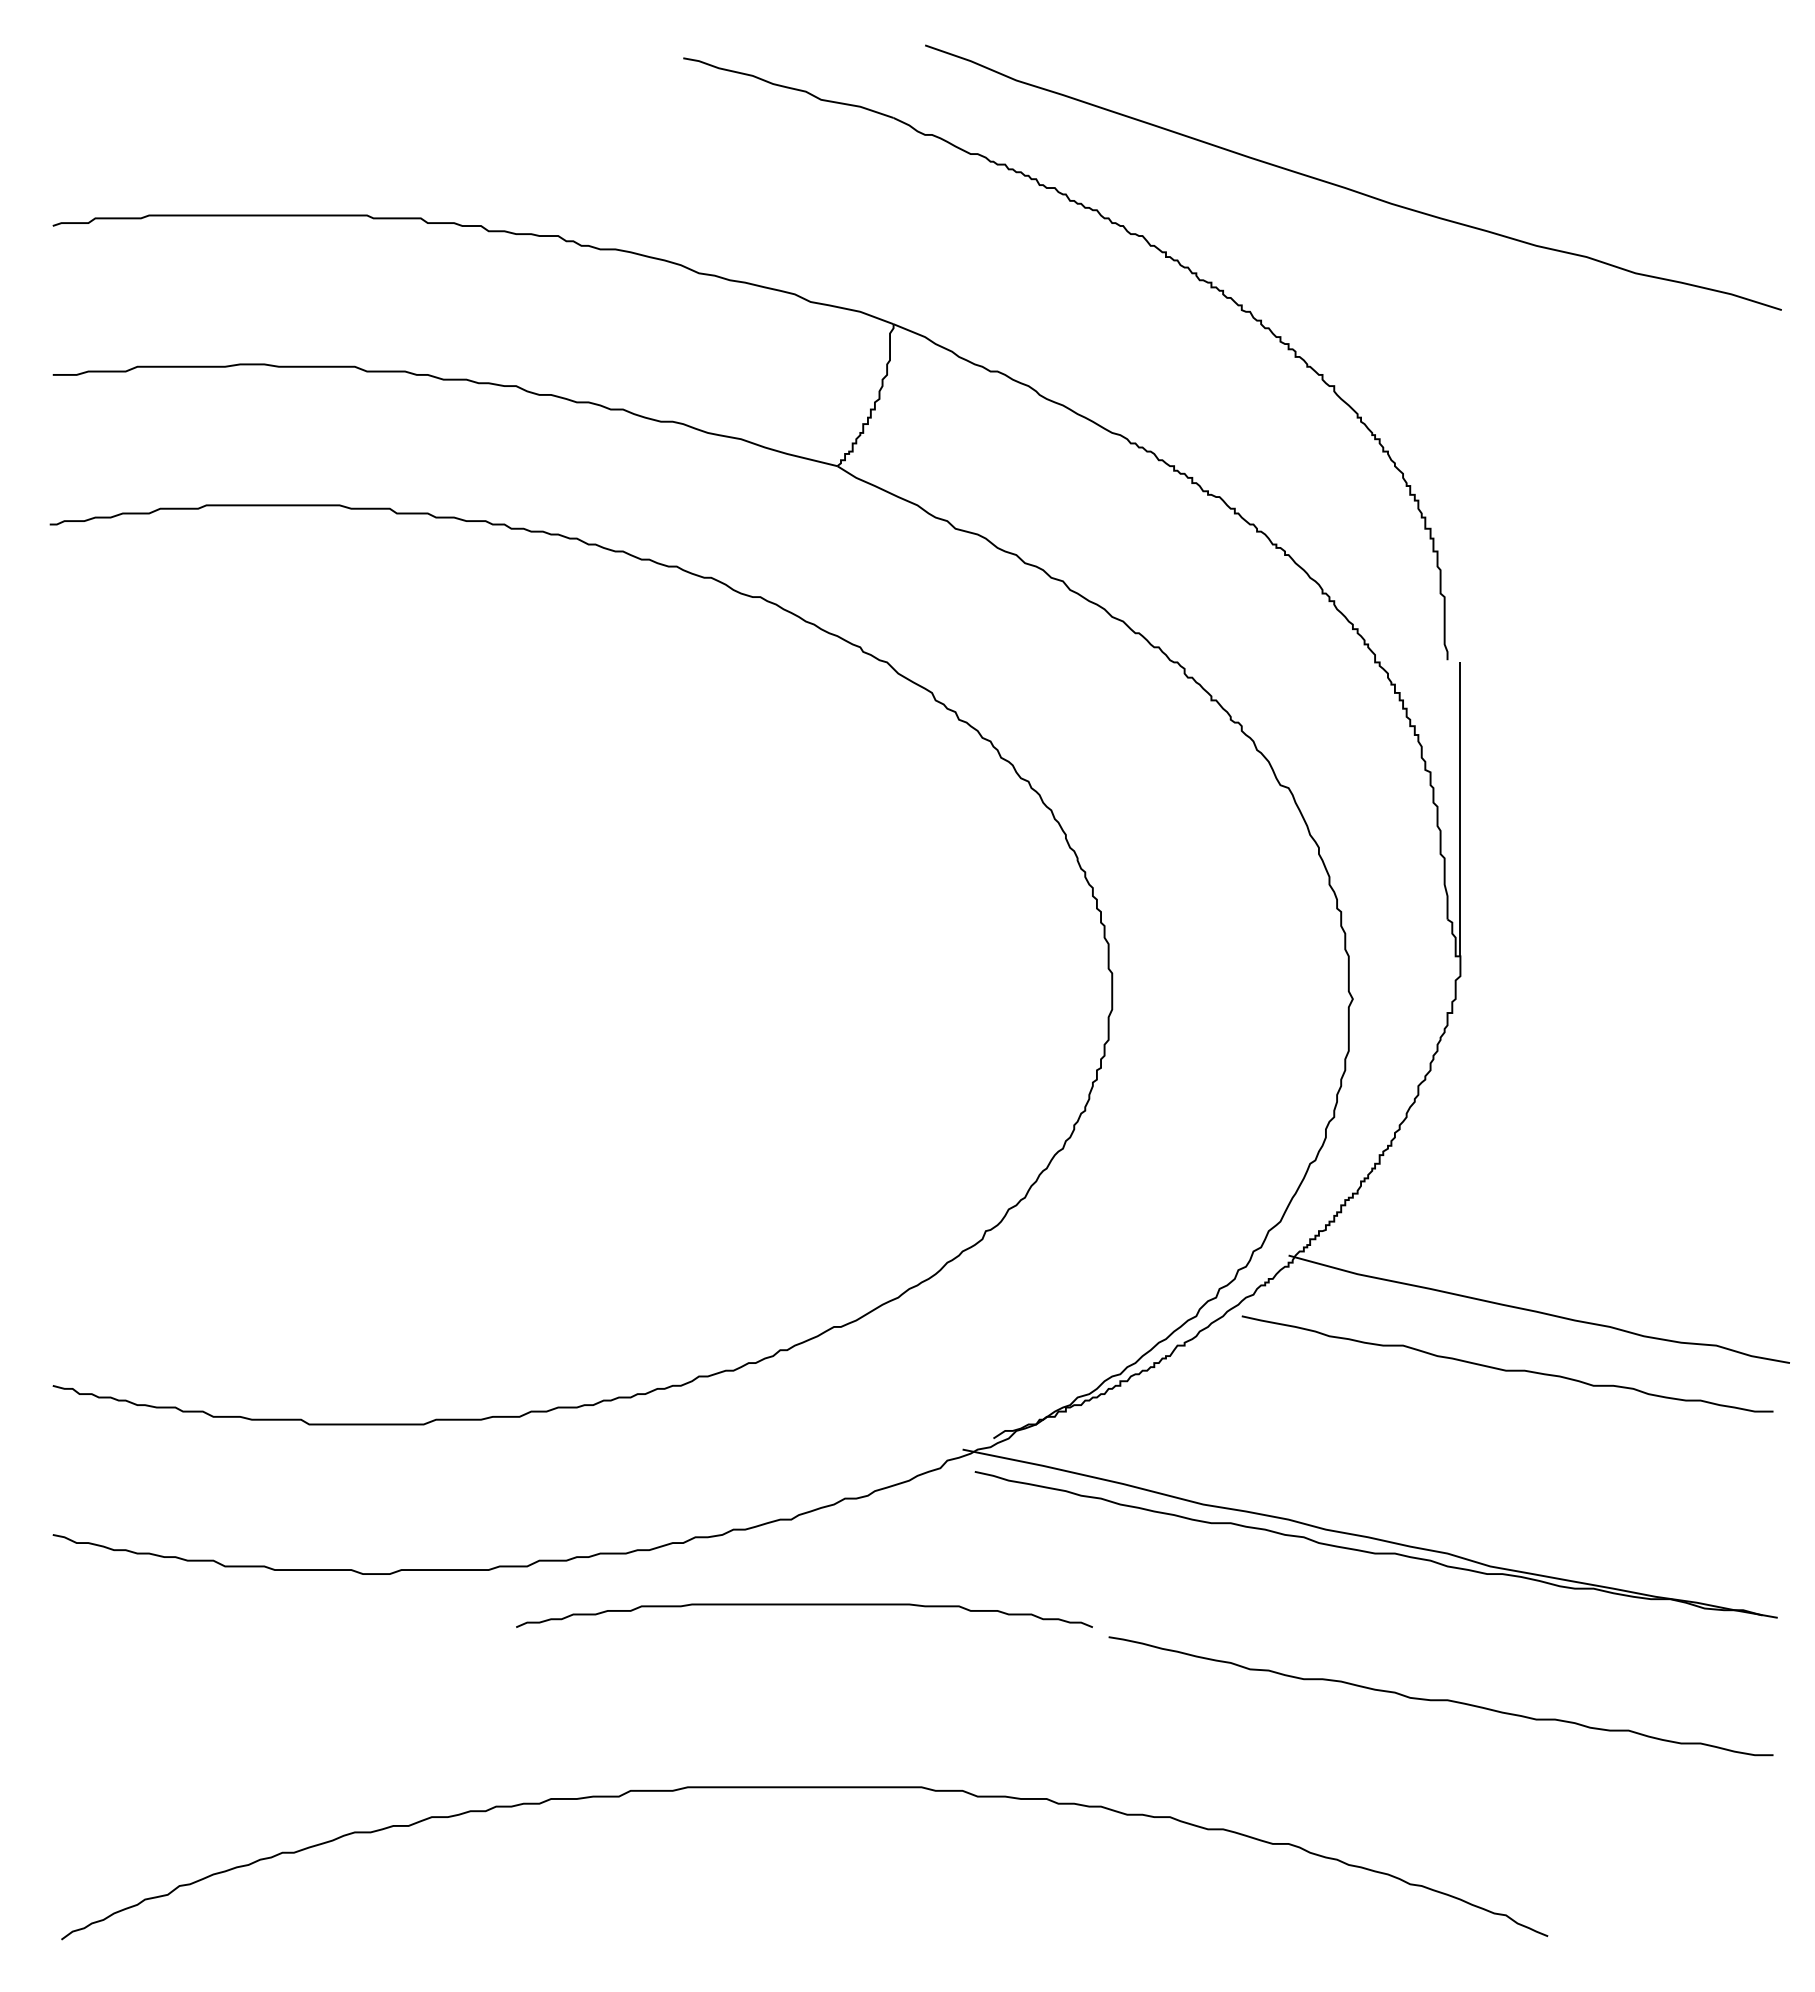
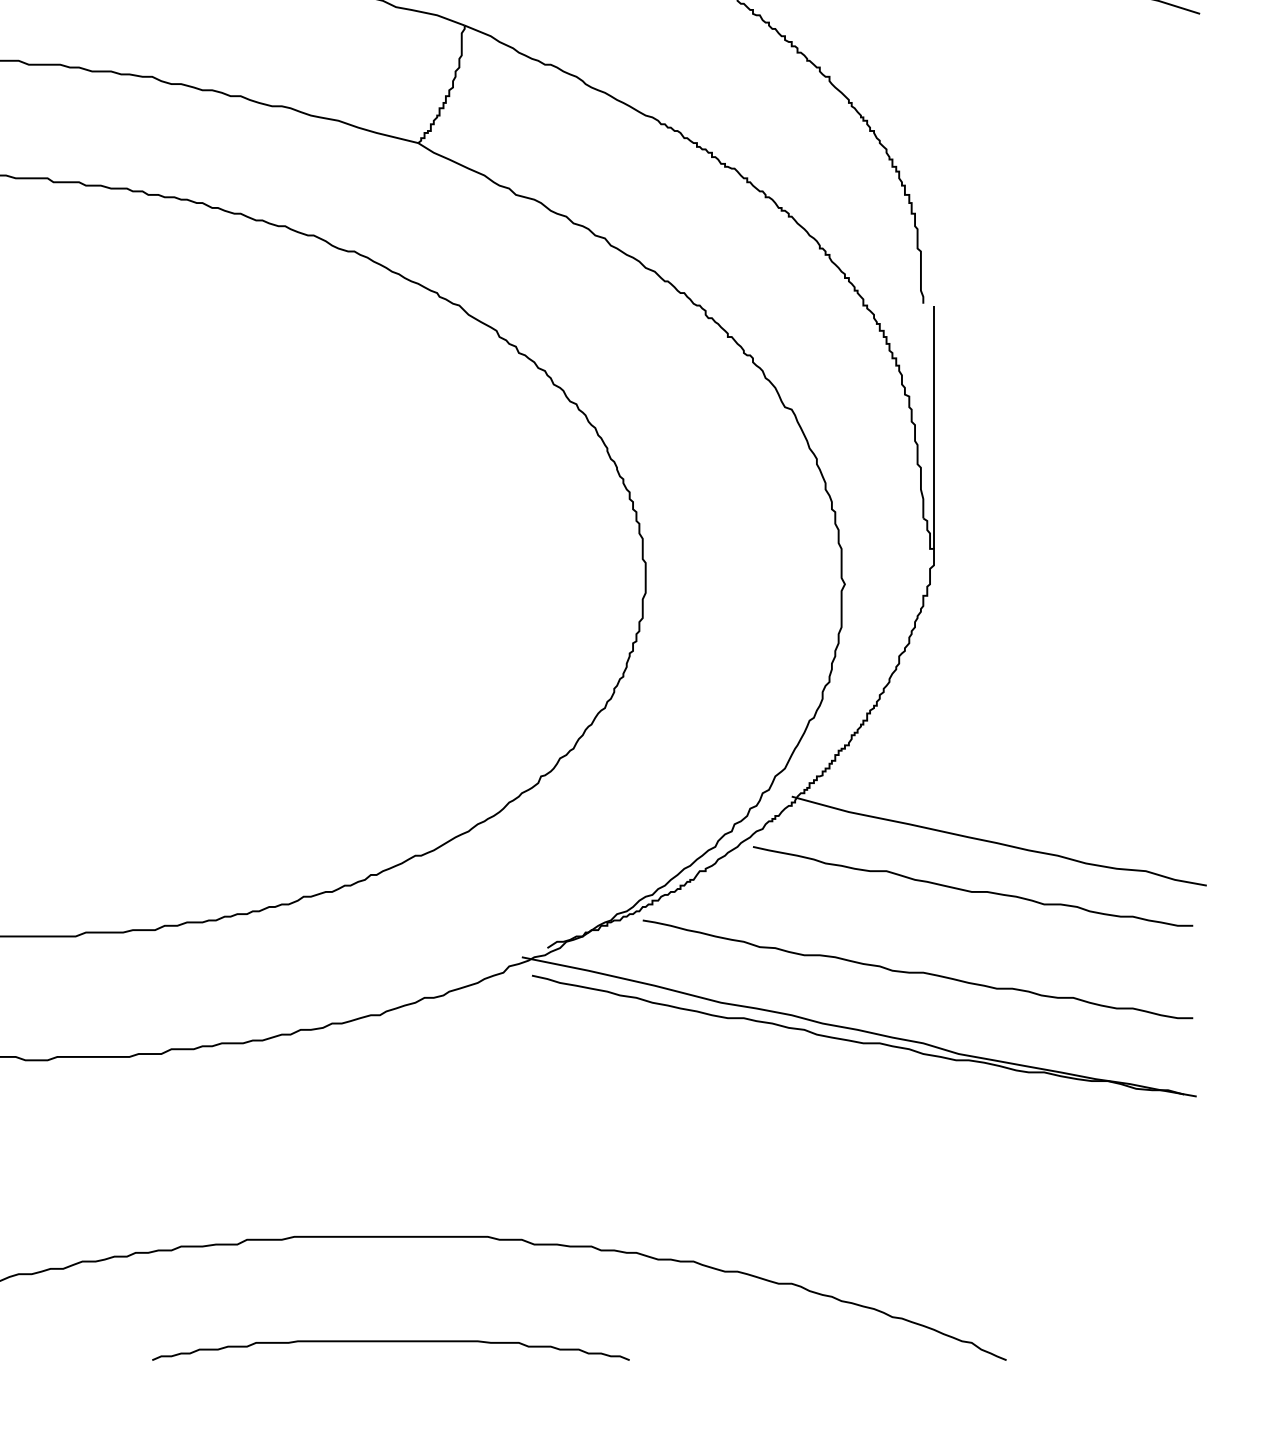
curve: (804, 1605) -> (390, 1342), moved
curve: (1440, 1699) -> (917, 972), moved

